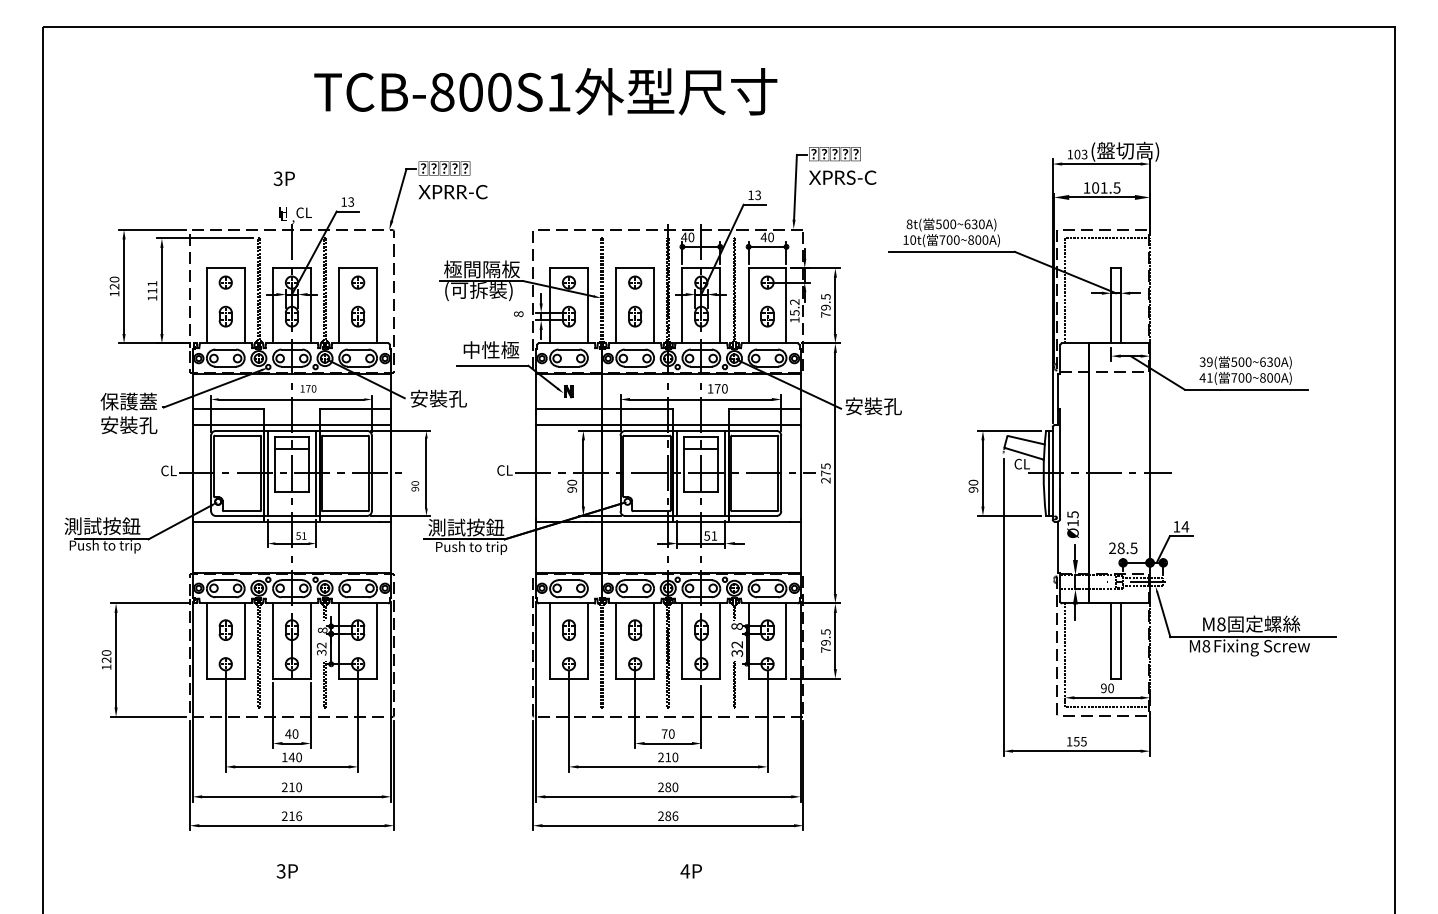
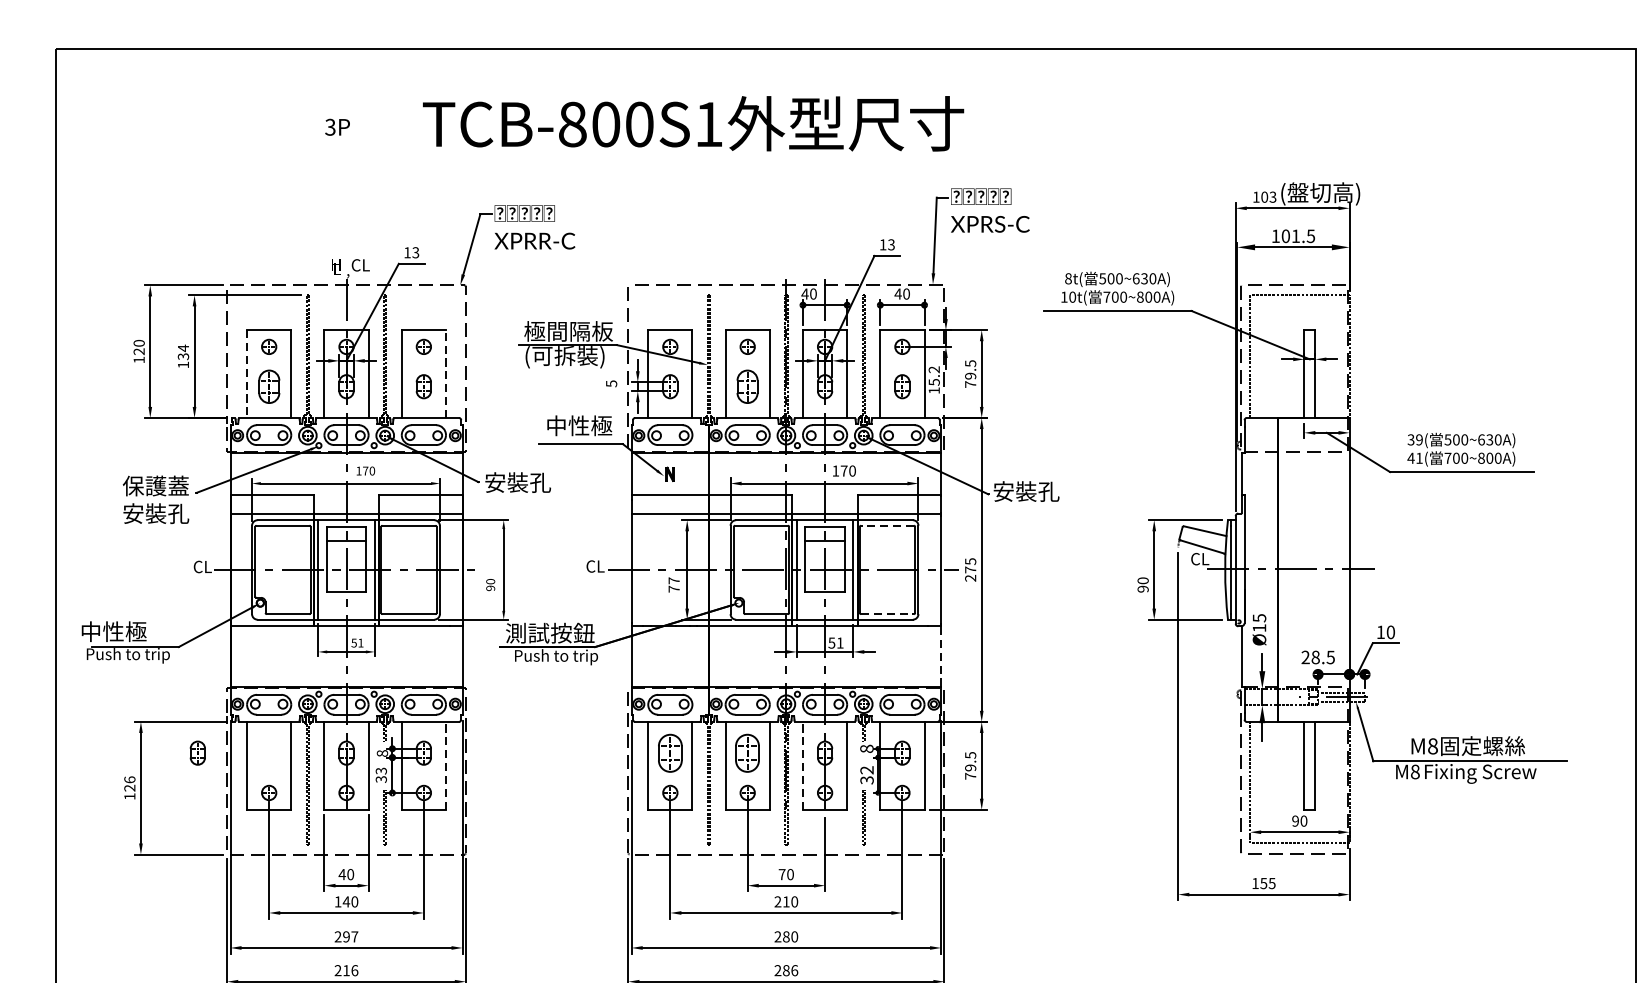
text: (545, 91) -> (693, 123), moved
text: (283, 178) -> (336, 127), moved
text: (152, 286) -> (183, 351), 111 -> 134
line: (206, 305) -> (246, 373), solid -> dashed
line: (377, 305) -> (446, 373), solid -> dashed
text: (518, 314) -> (611, 384), 8 -> 5
part: (225, 316) -> (268, 386), size x1.4
part: (635, 316) -> (748, 386), size x1.4
line: (754, 435) -> (887, 525), solid -> dashed
text: (572, 485) -> (674, 584), 90 -> 77
line: (754, 511) -> (887, 614), solid -> dashed
text: (102, 526) -> (125, 631), 測試按鈕 -> 中性極
text: (1185, 526) -> (1390, 631), 14 -> 10
line: (800, 547) -> (940, 656), solid -> dashed
part: (225, 629) -> (197, 752), moved
part: (568, 629) -> (669, 752), size x1.6
part: (635, 629) -> (748, 752), size x1.6
line: (377, 641) -> (446, 766), solid -> dashed
line: (682, 641) -> (803, 766), solid -> dashed
text: (322, 645) -> (382, 771), 32 -> 33
text: (106, 652) -> (129, 779), 120 -> 126
text: (295, 787) -> (350, 937), 210 -> 297

